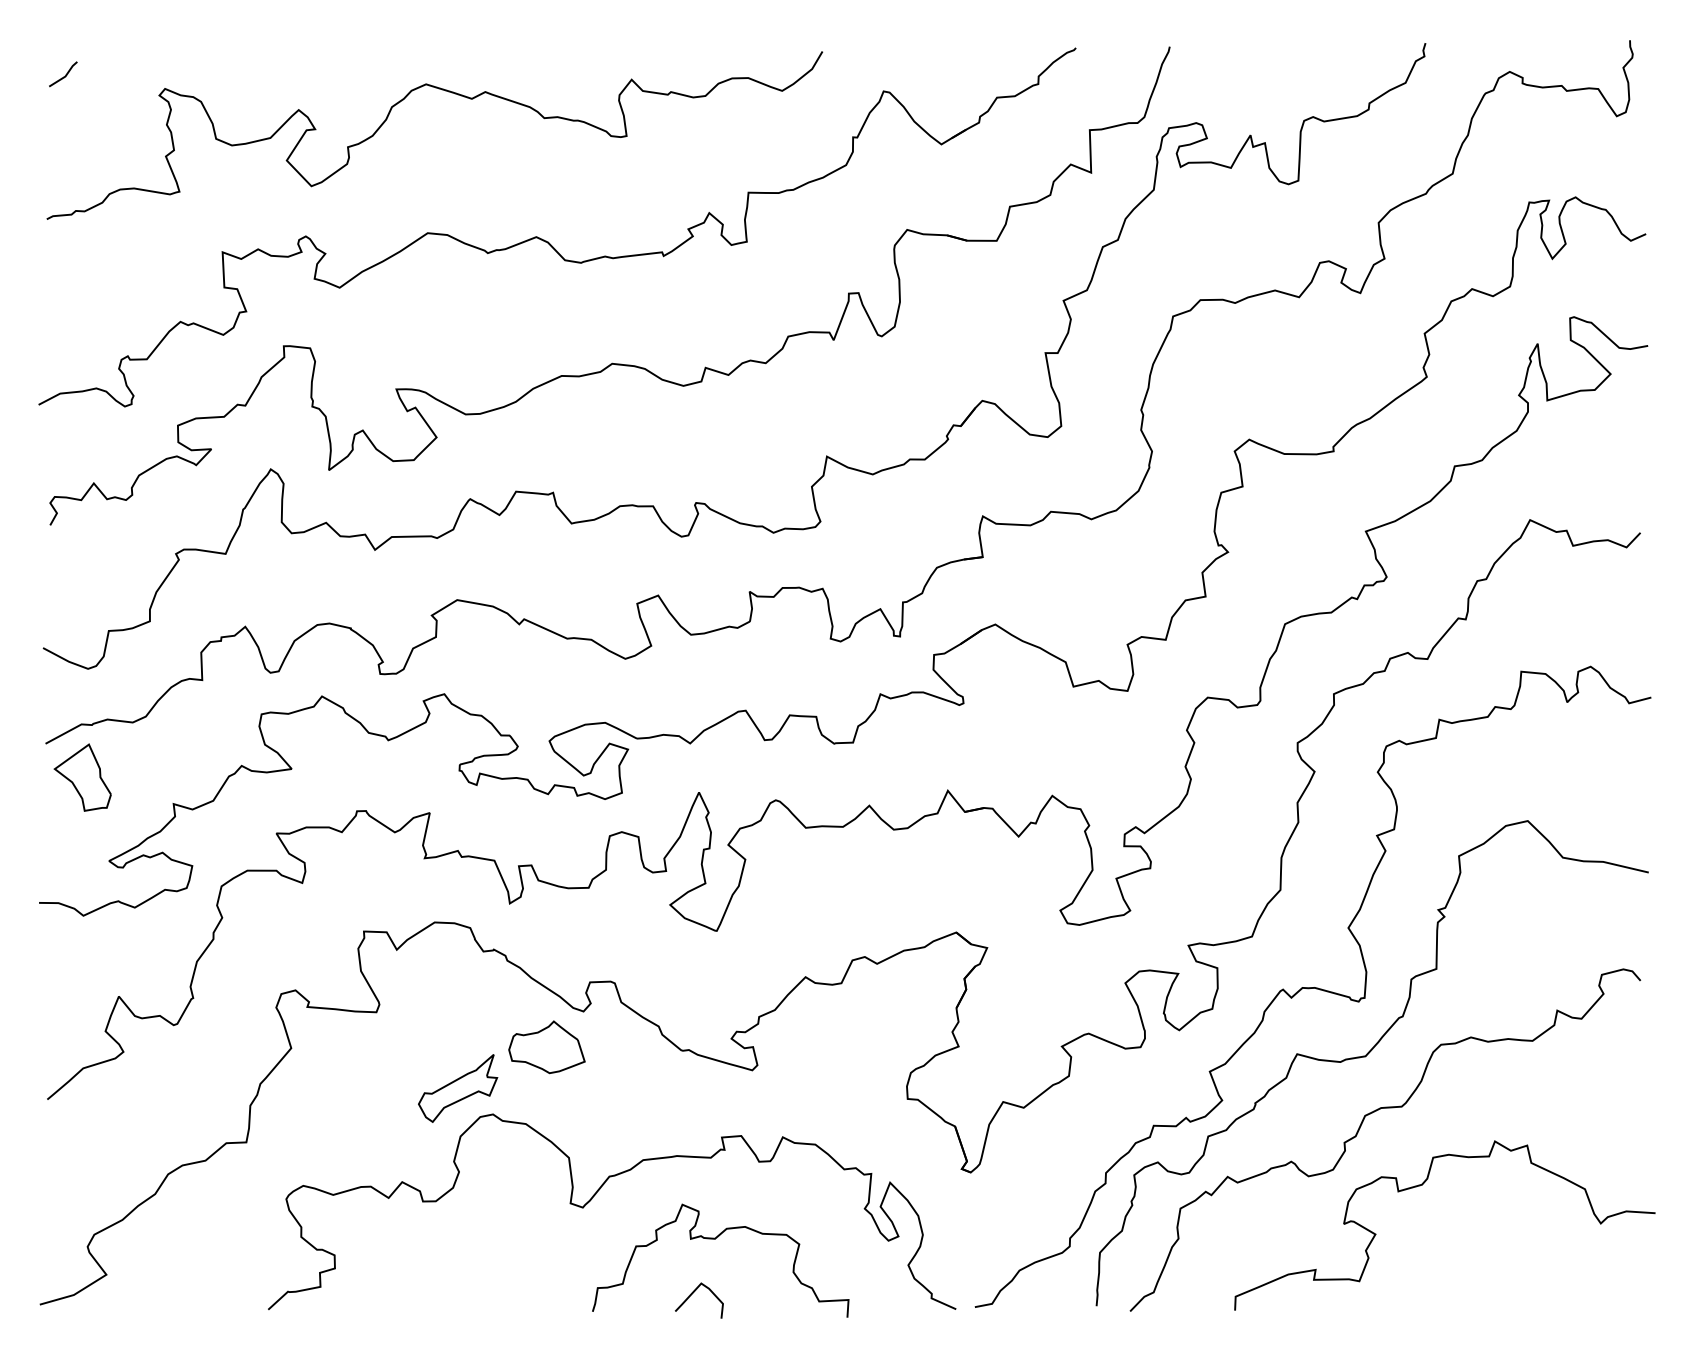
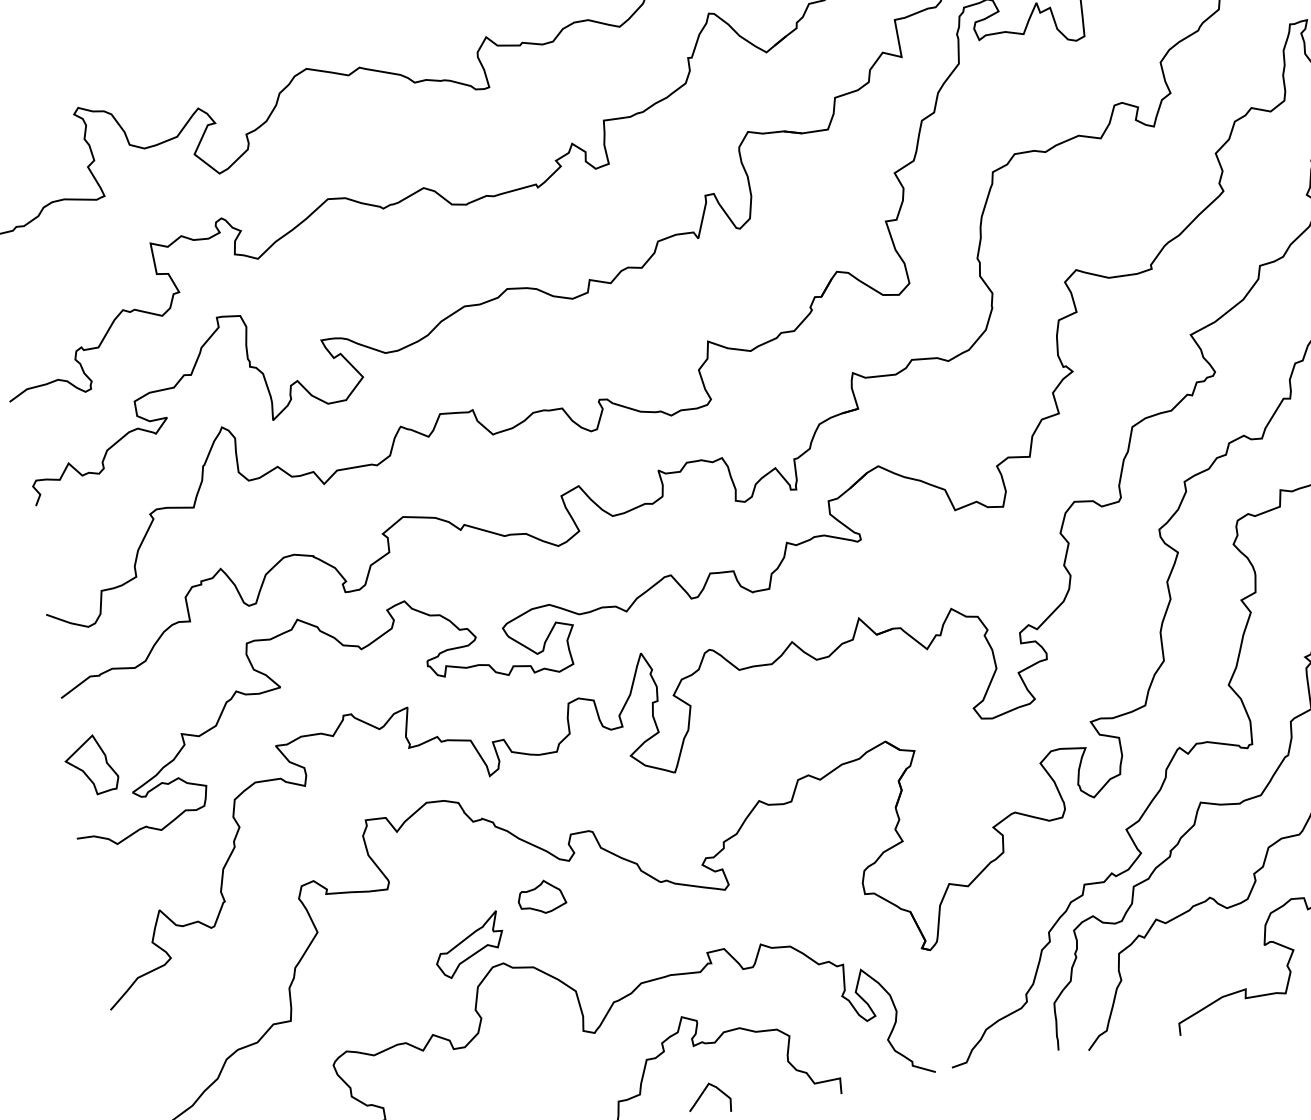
part: (82, 777) -> (91, 765), moved
part: (546, 1047) -> (541, 897), size x0.7

